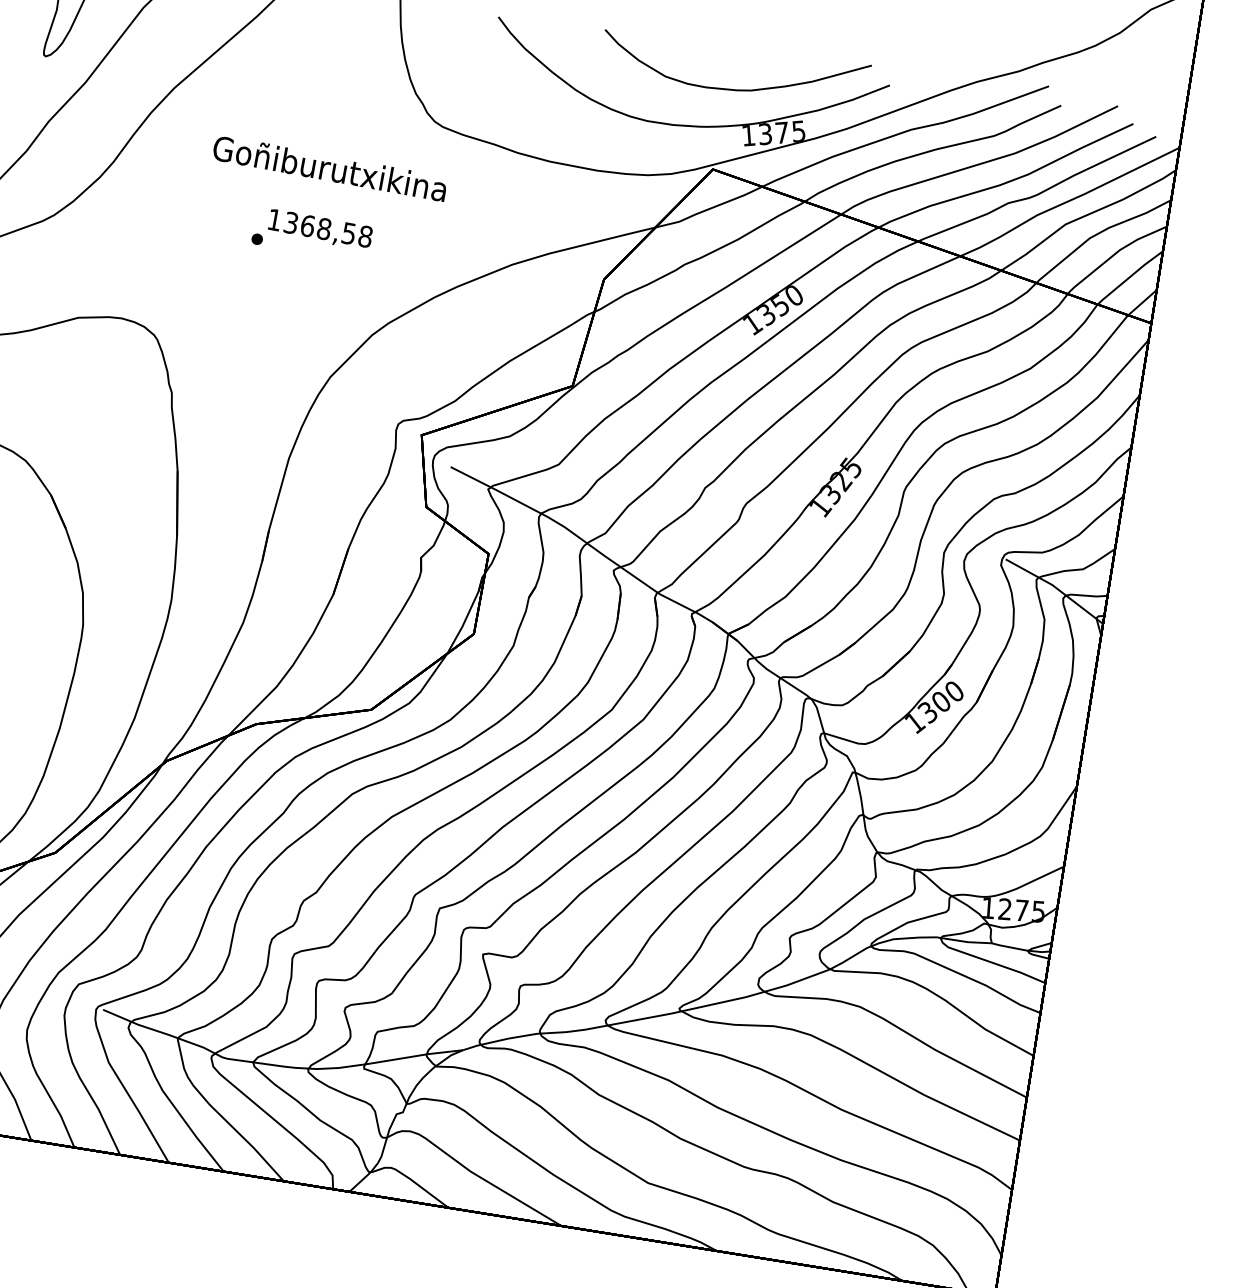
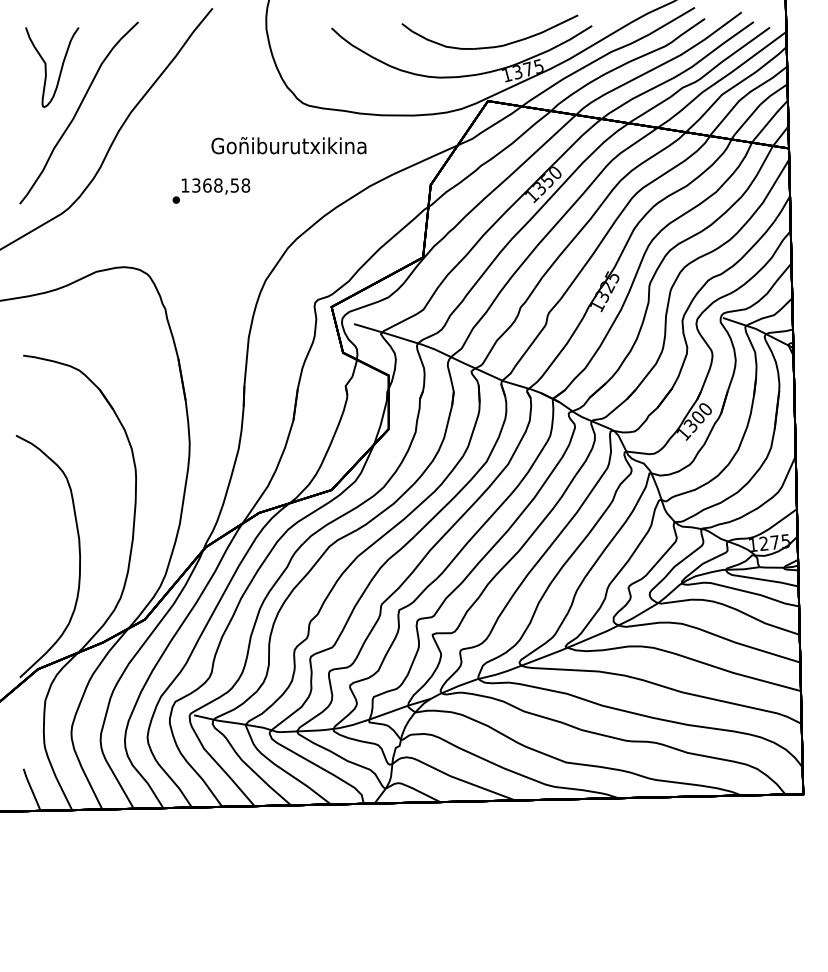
text: (329, 167) -> (288, 145), moved
text: (312, 234) -> (211, 190), moved

